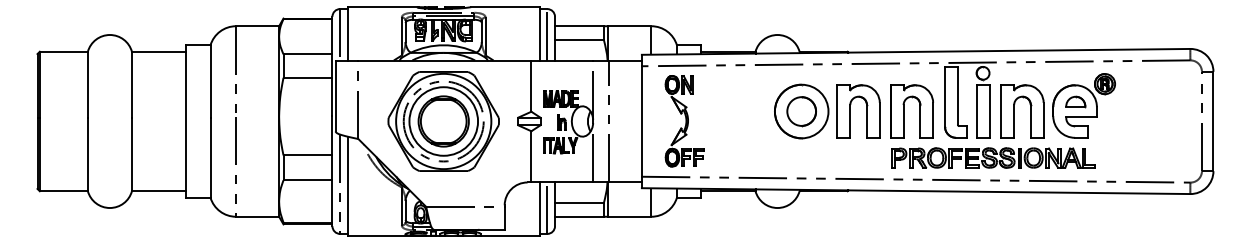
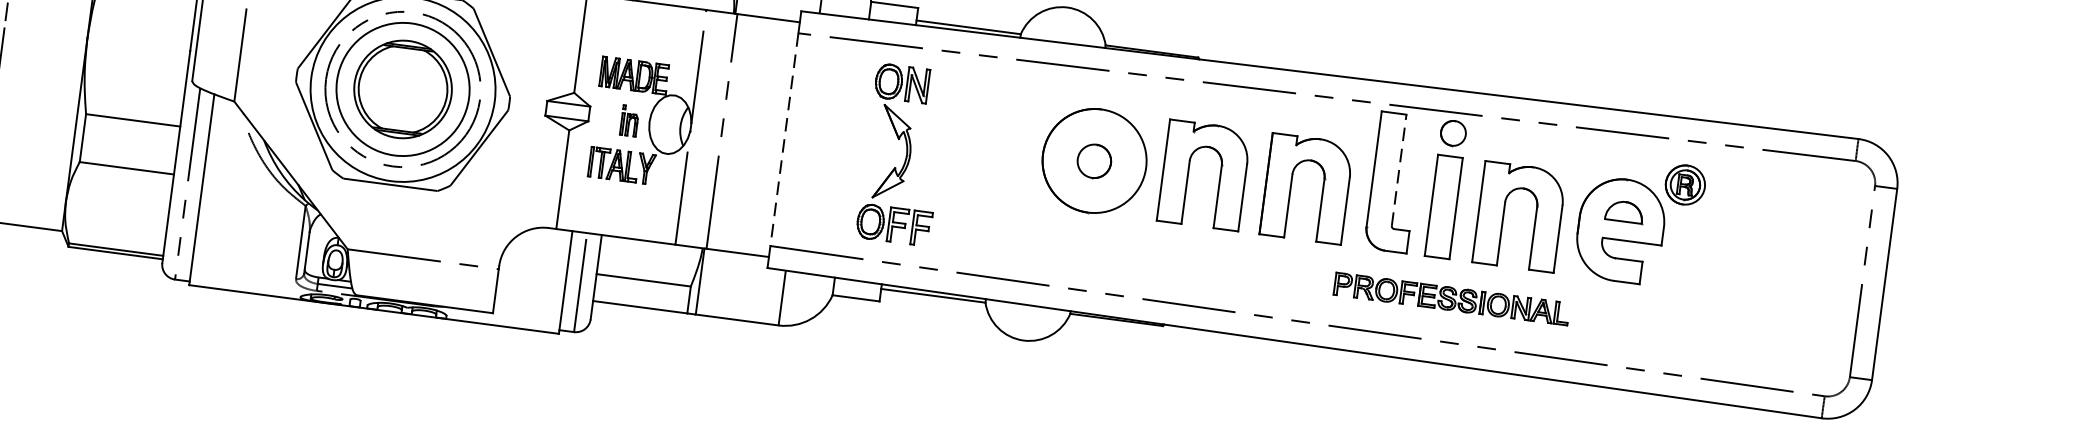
line: (957, 95) -> (1398, 169), solid -> dashed
part: (801, 111) -> (1094, 160), size x0.6
part: (684, 121) -> (903, 155), moved
line: (641, 122) -> (783, 141), solid -> dashed
part: (993, 157) -> (1452, 298), size x0.6

